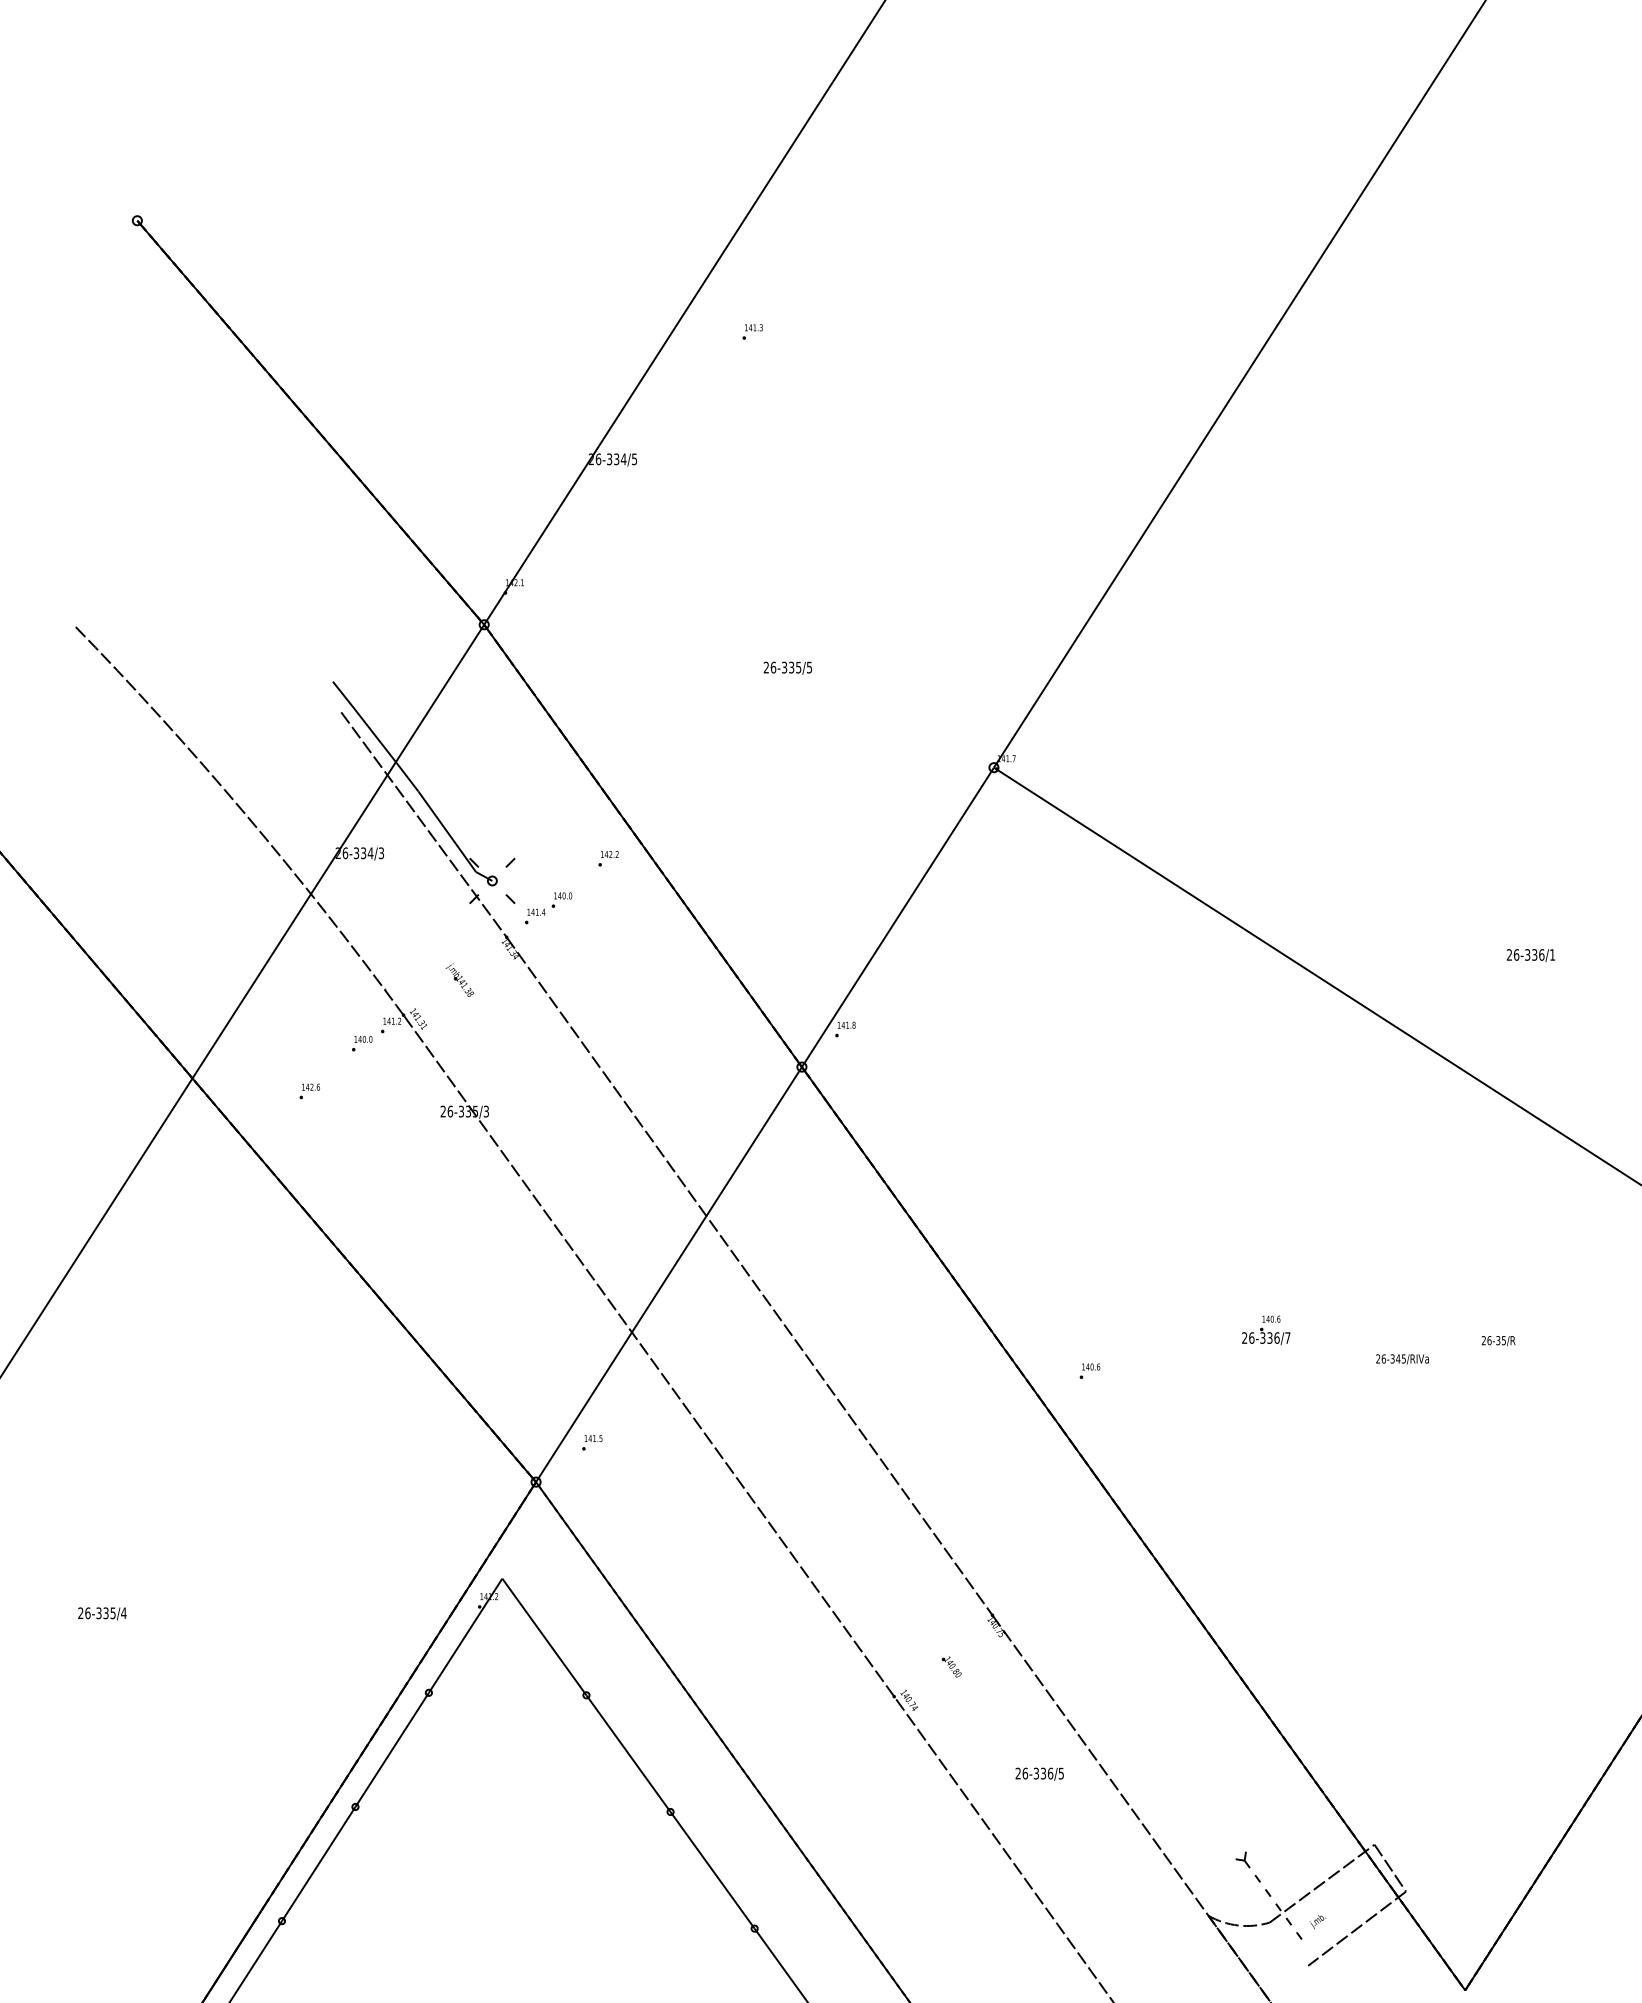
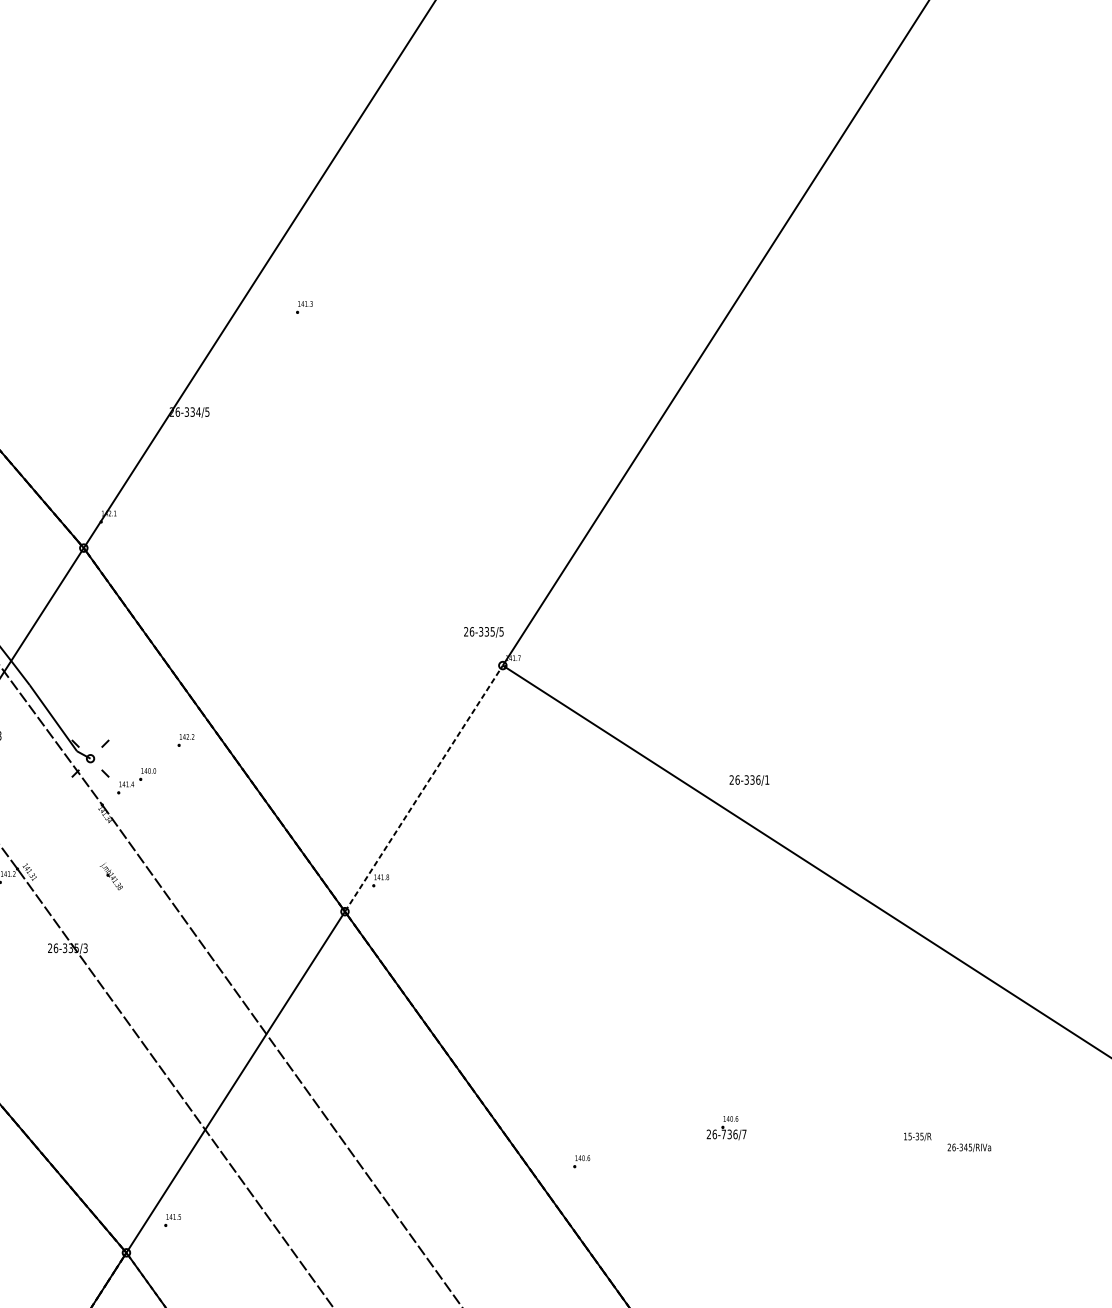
text: (787, 667) -> (483, 631), moved
line: (897, 917) -> (423, 788), solid -> dashed
text: (1530, 955) -> (749, 780), moved
part: (459, 979) -> (111, 875), moved
text: (1262, 1337) -> (723, 1133), 26-336/7 -> 26-736/7
text: (1486, 1340) -> (907, 1136), 26-35/R -> 15-35/R
text: (1402, 1359) -> (969, 1147), moved

